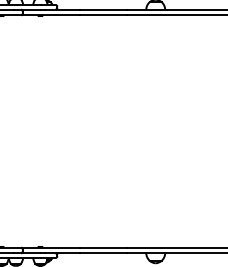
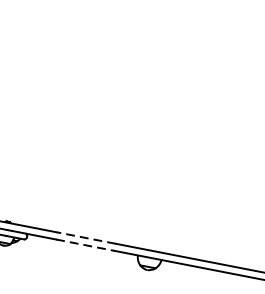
line: (103, 247) -> (86, 237), solid -> dashed
line: (103, 253) -> (84, 245), solid -> dashed

